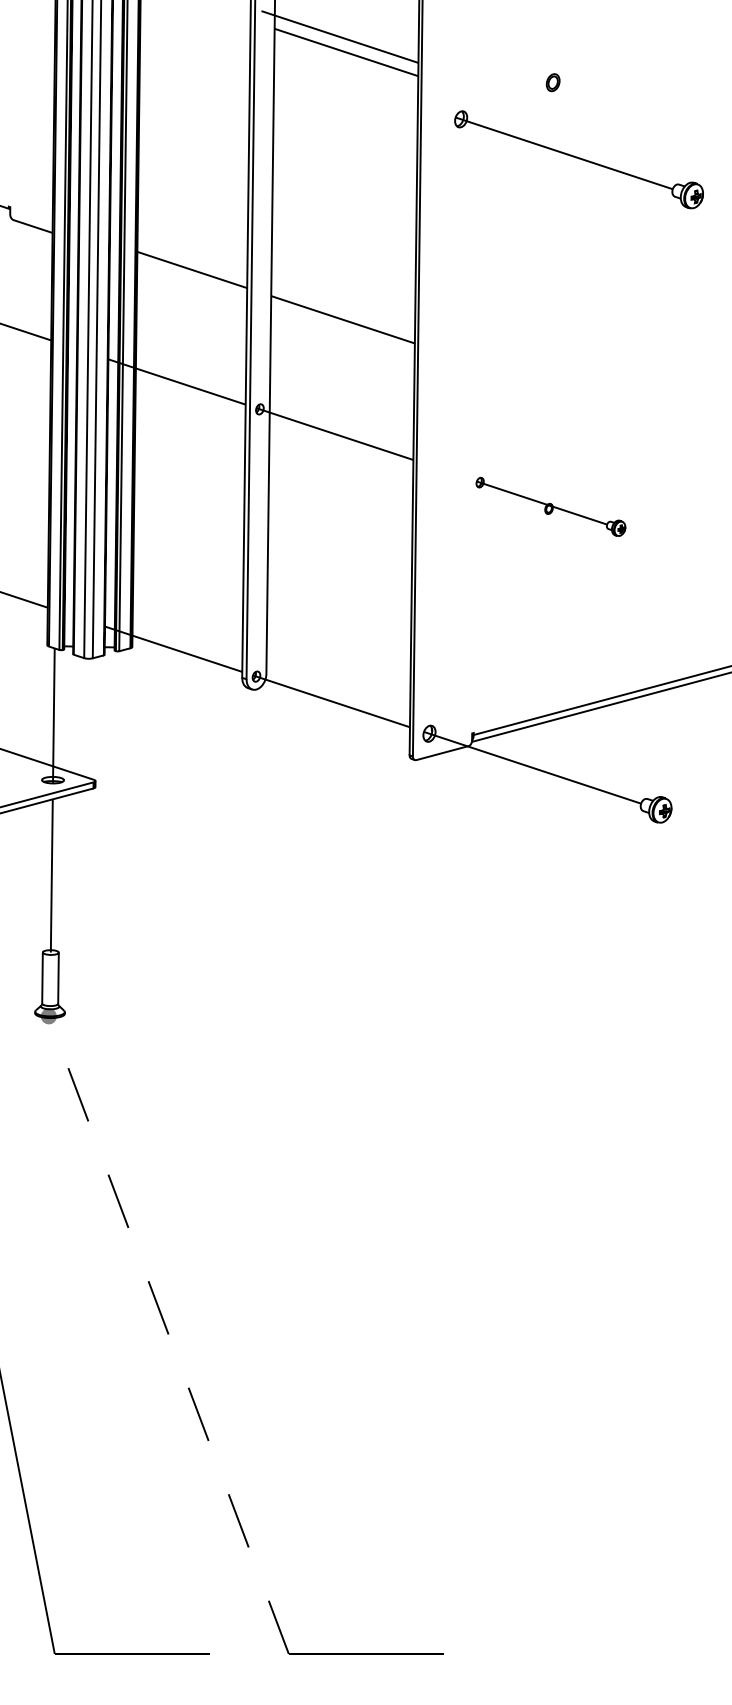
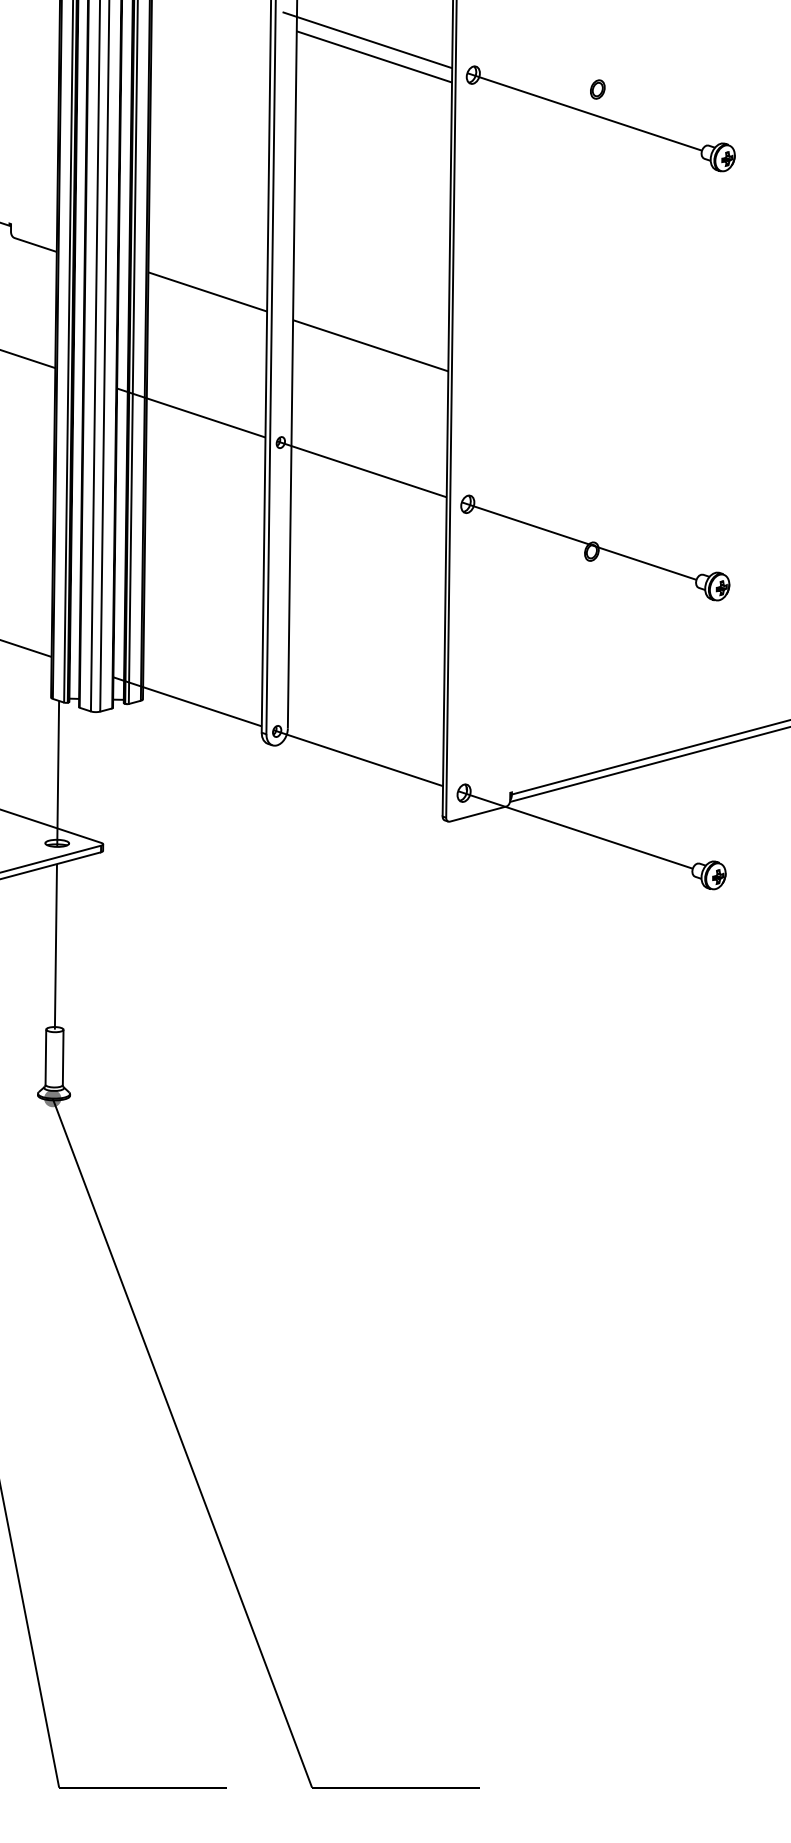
part: (578, 159) -> (600, 118), moved
part: (551, 506) -> (595, 547), size x1.67
line: (168, 1334) -> (182, 1442), dashed -> solid

